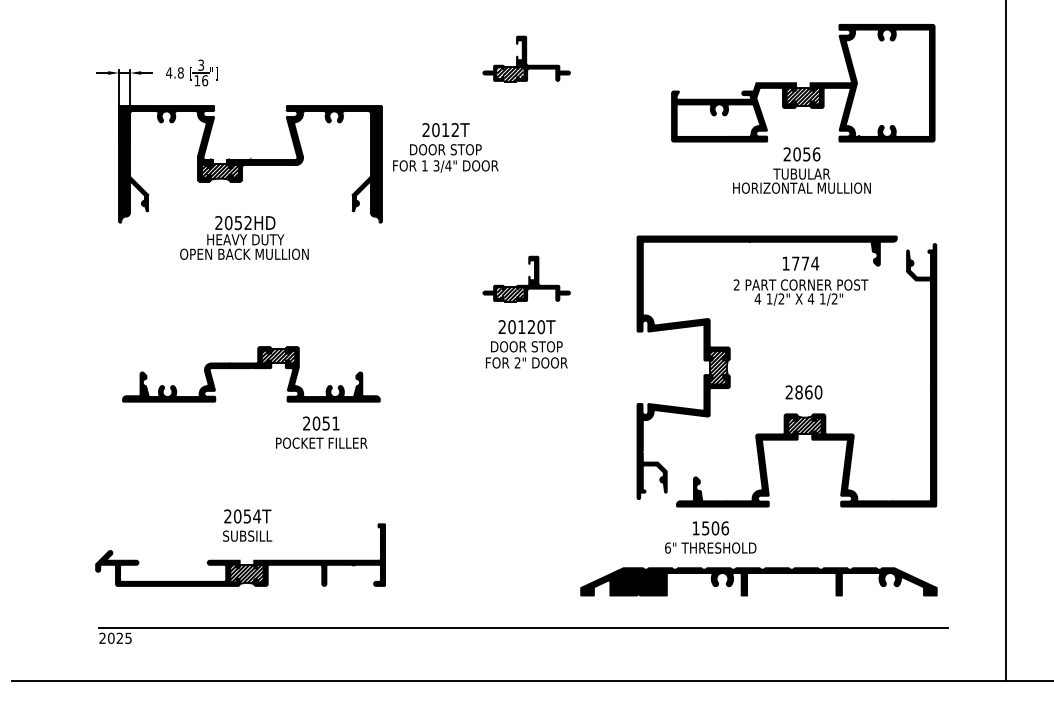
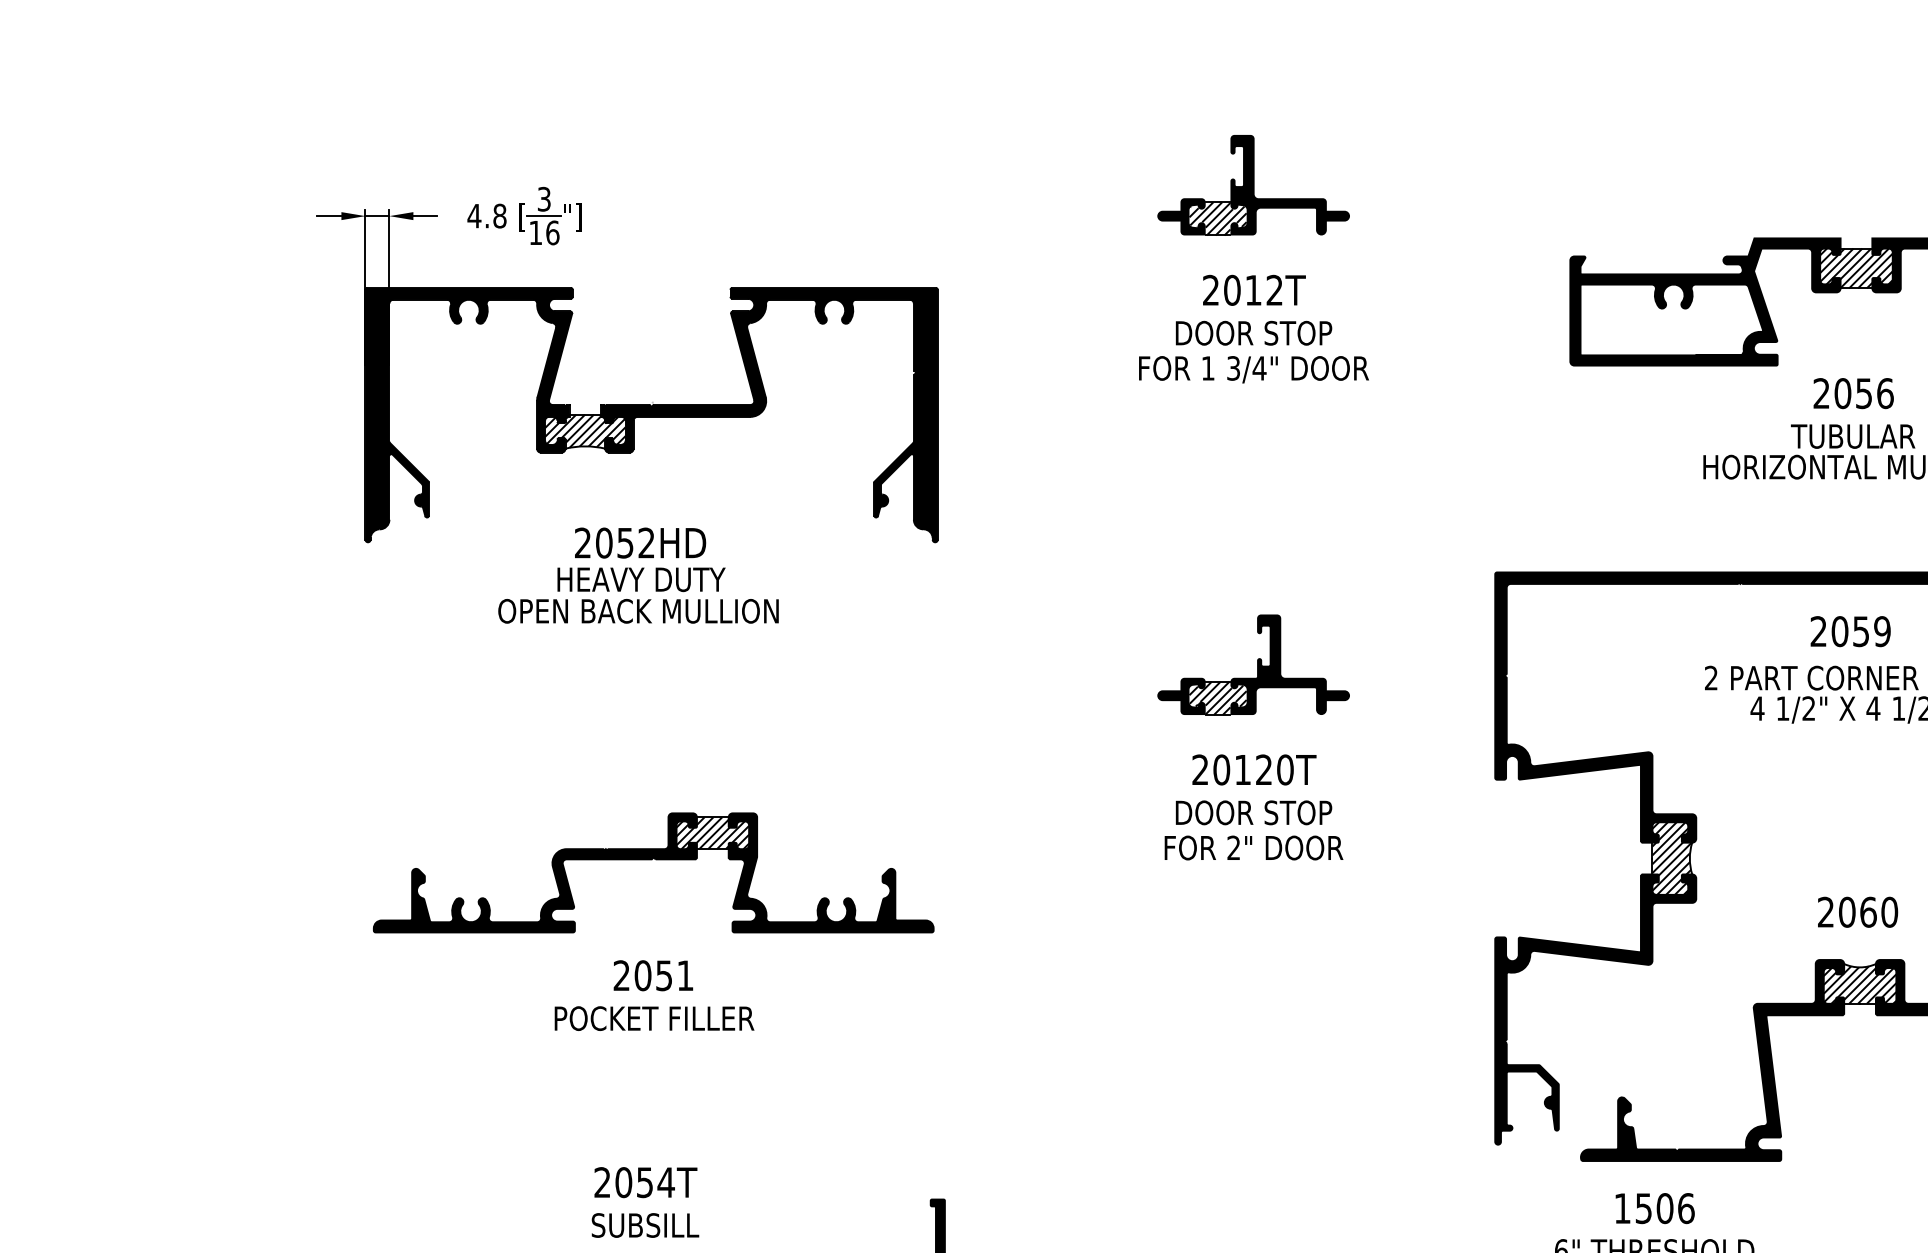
text: (445, 147) -> (1253, 328), moved
text: (800, 263) -> (1850, 631), 1774 -> 2059
text: (798, 392) -> (1845, 912), 2860 -> 2060
text: (321, 432) -> (653, 995), moved

